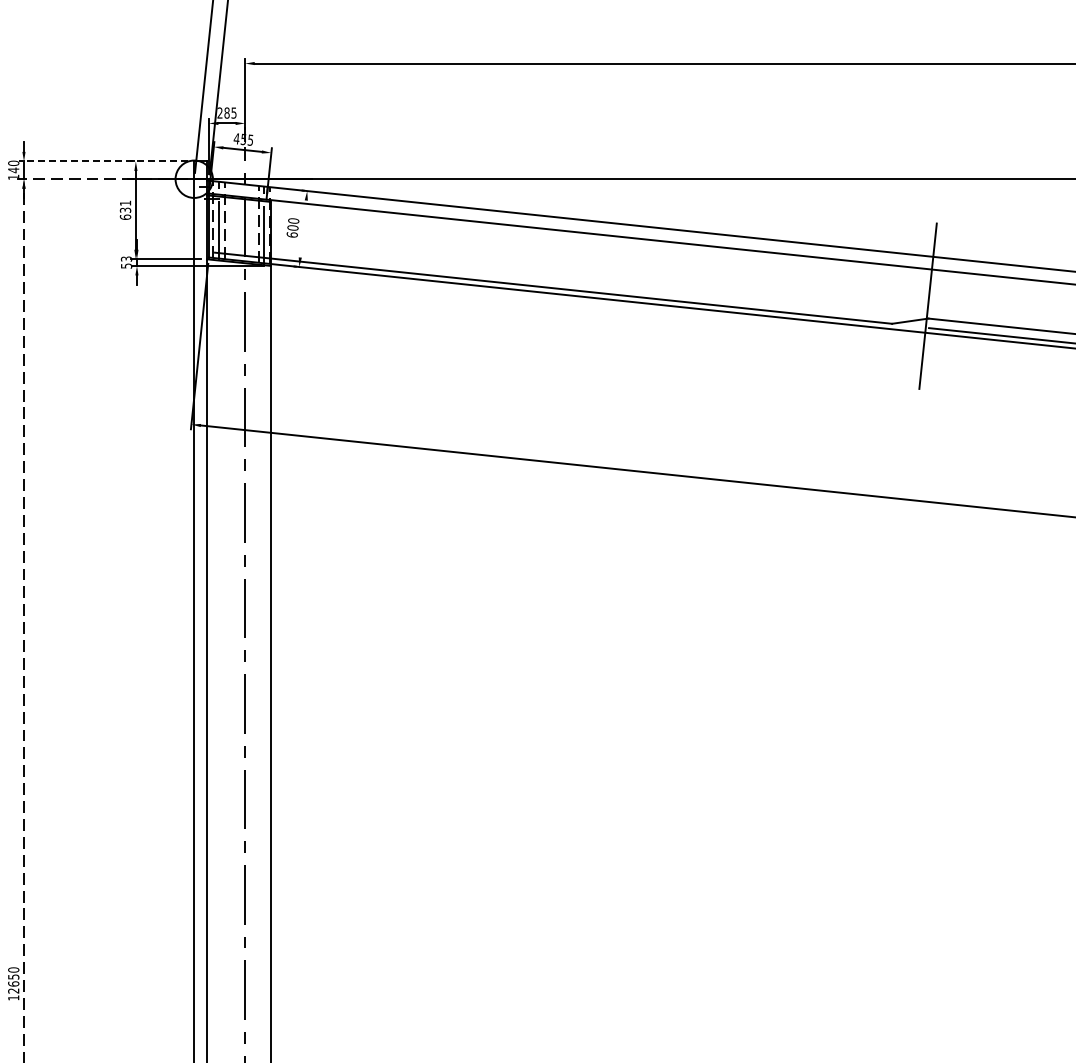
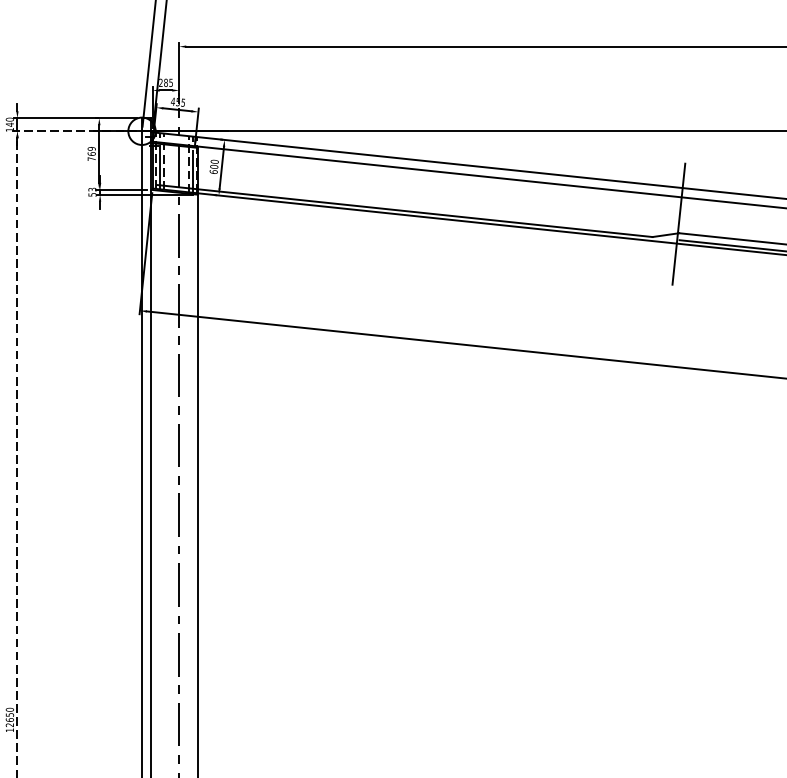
line: (103, 161) -> (75, 118), dashed -> solid
text: (125, 209) -> (91, 153), 631 -> 769
line: (303, 228) -> (221, 167), added

